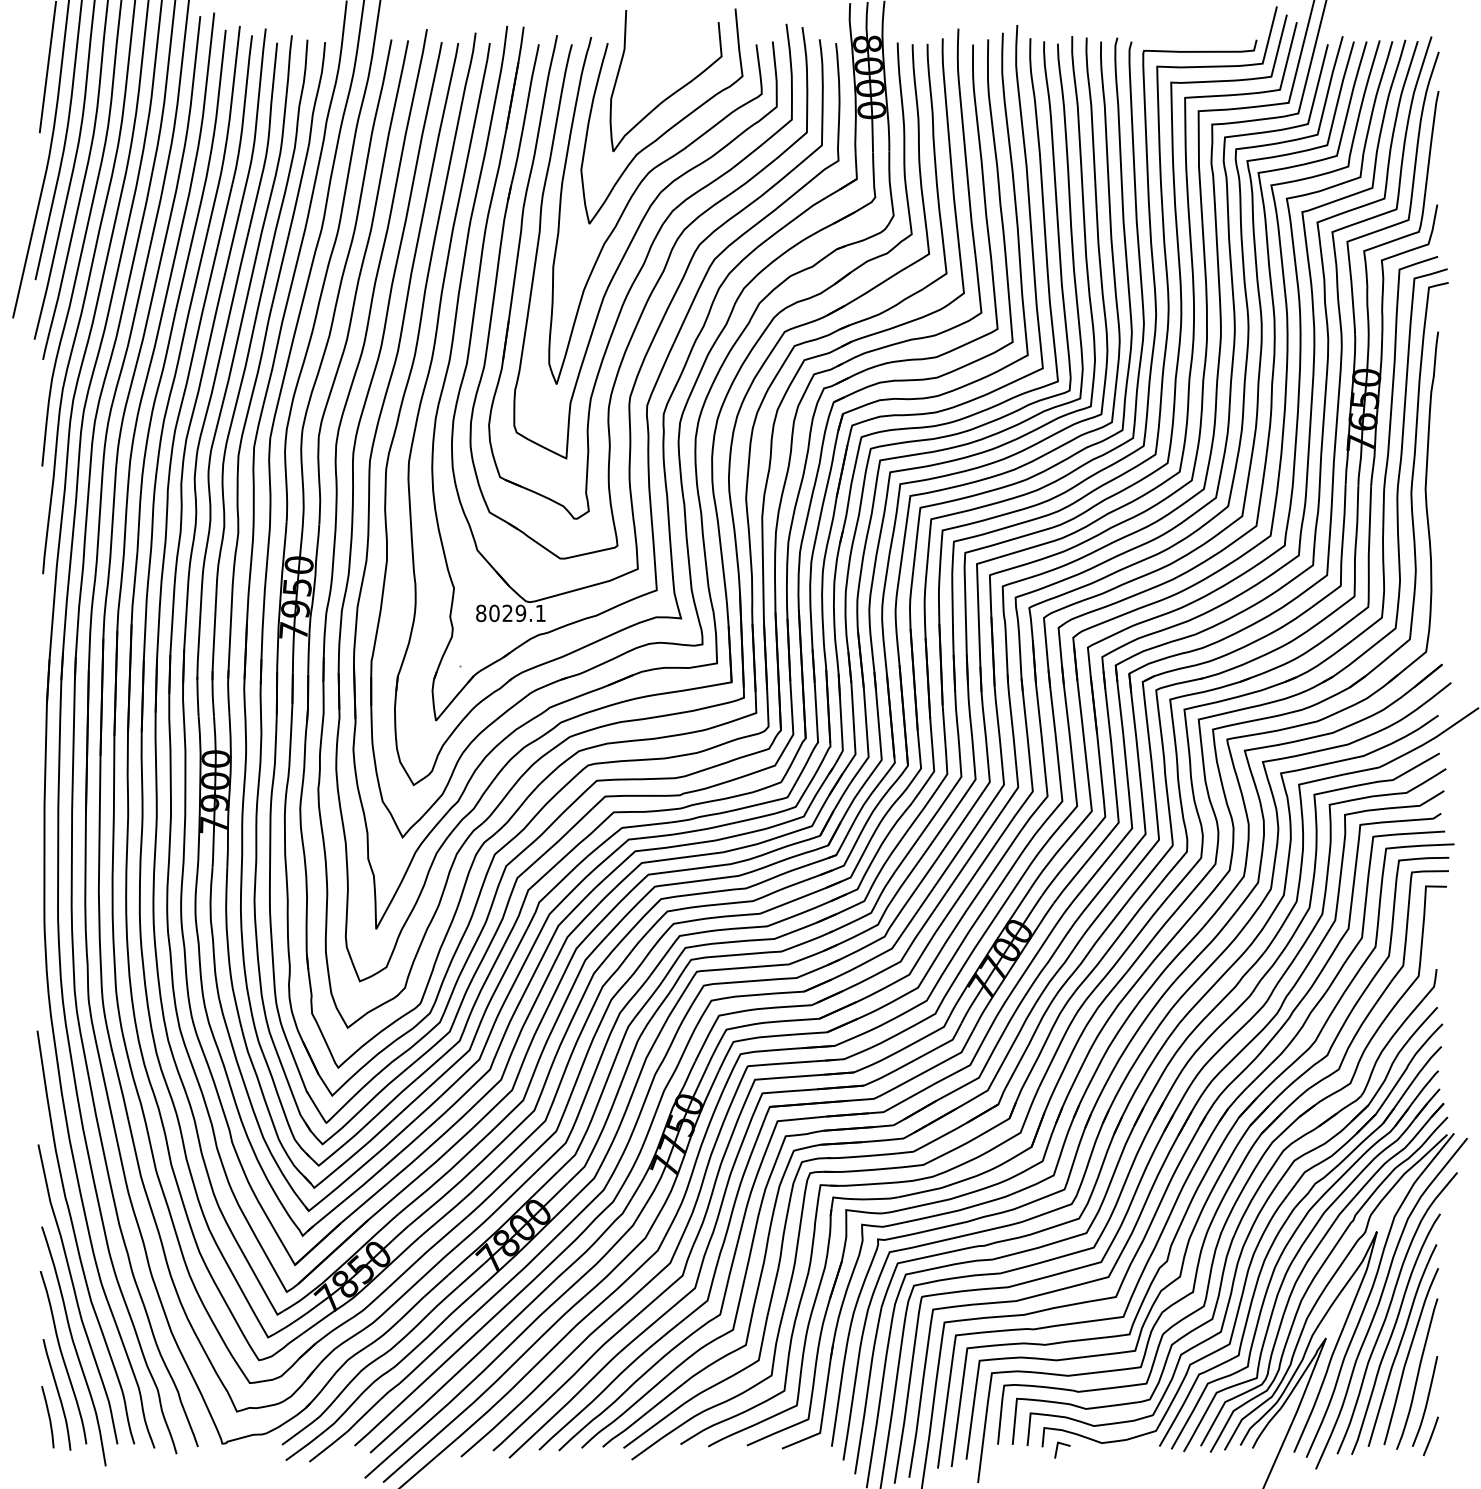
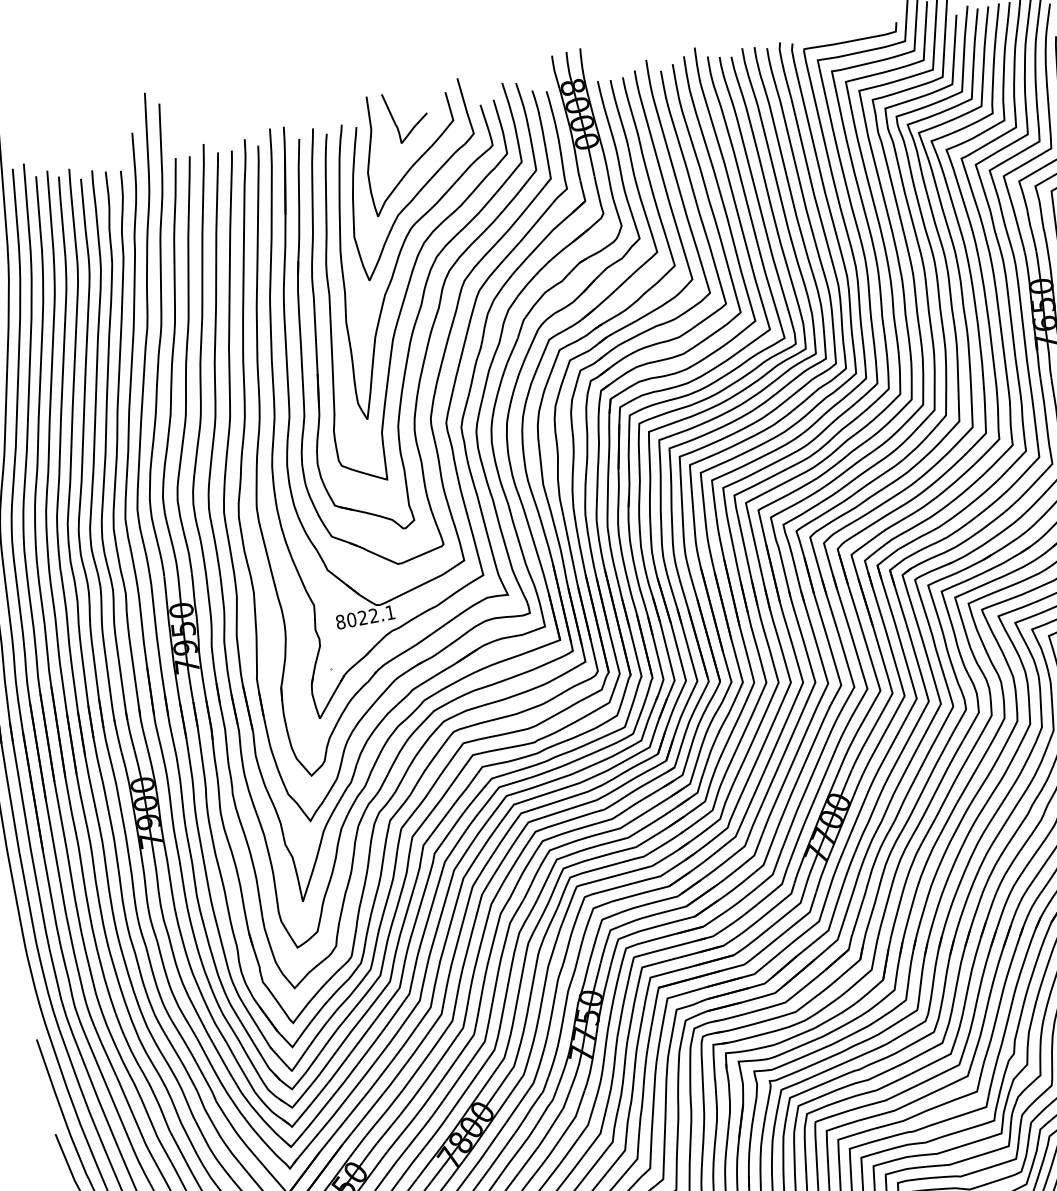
curve: (678, 51) -> (416, 123), added
text: (520, 613) -> (373, 615), 8029.1 -> 8022.1

